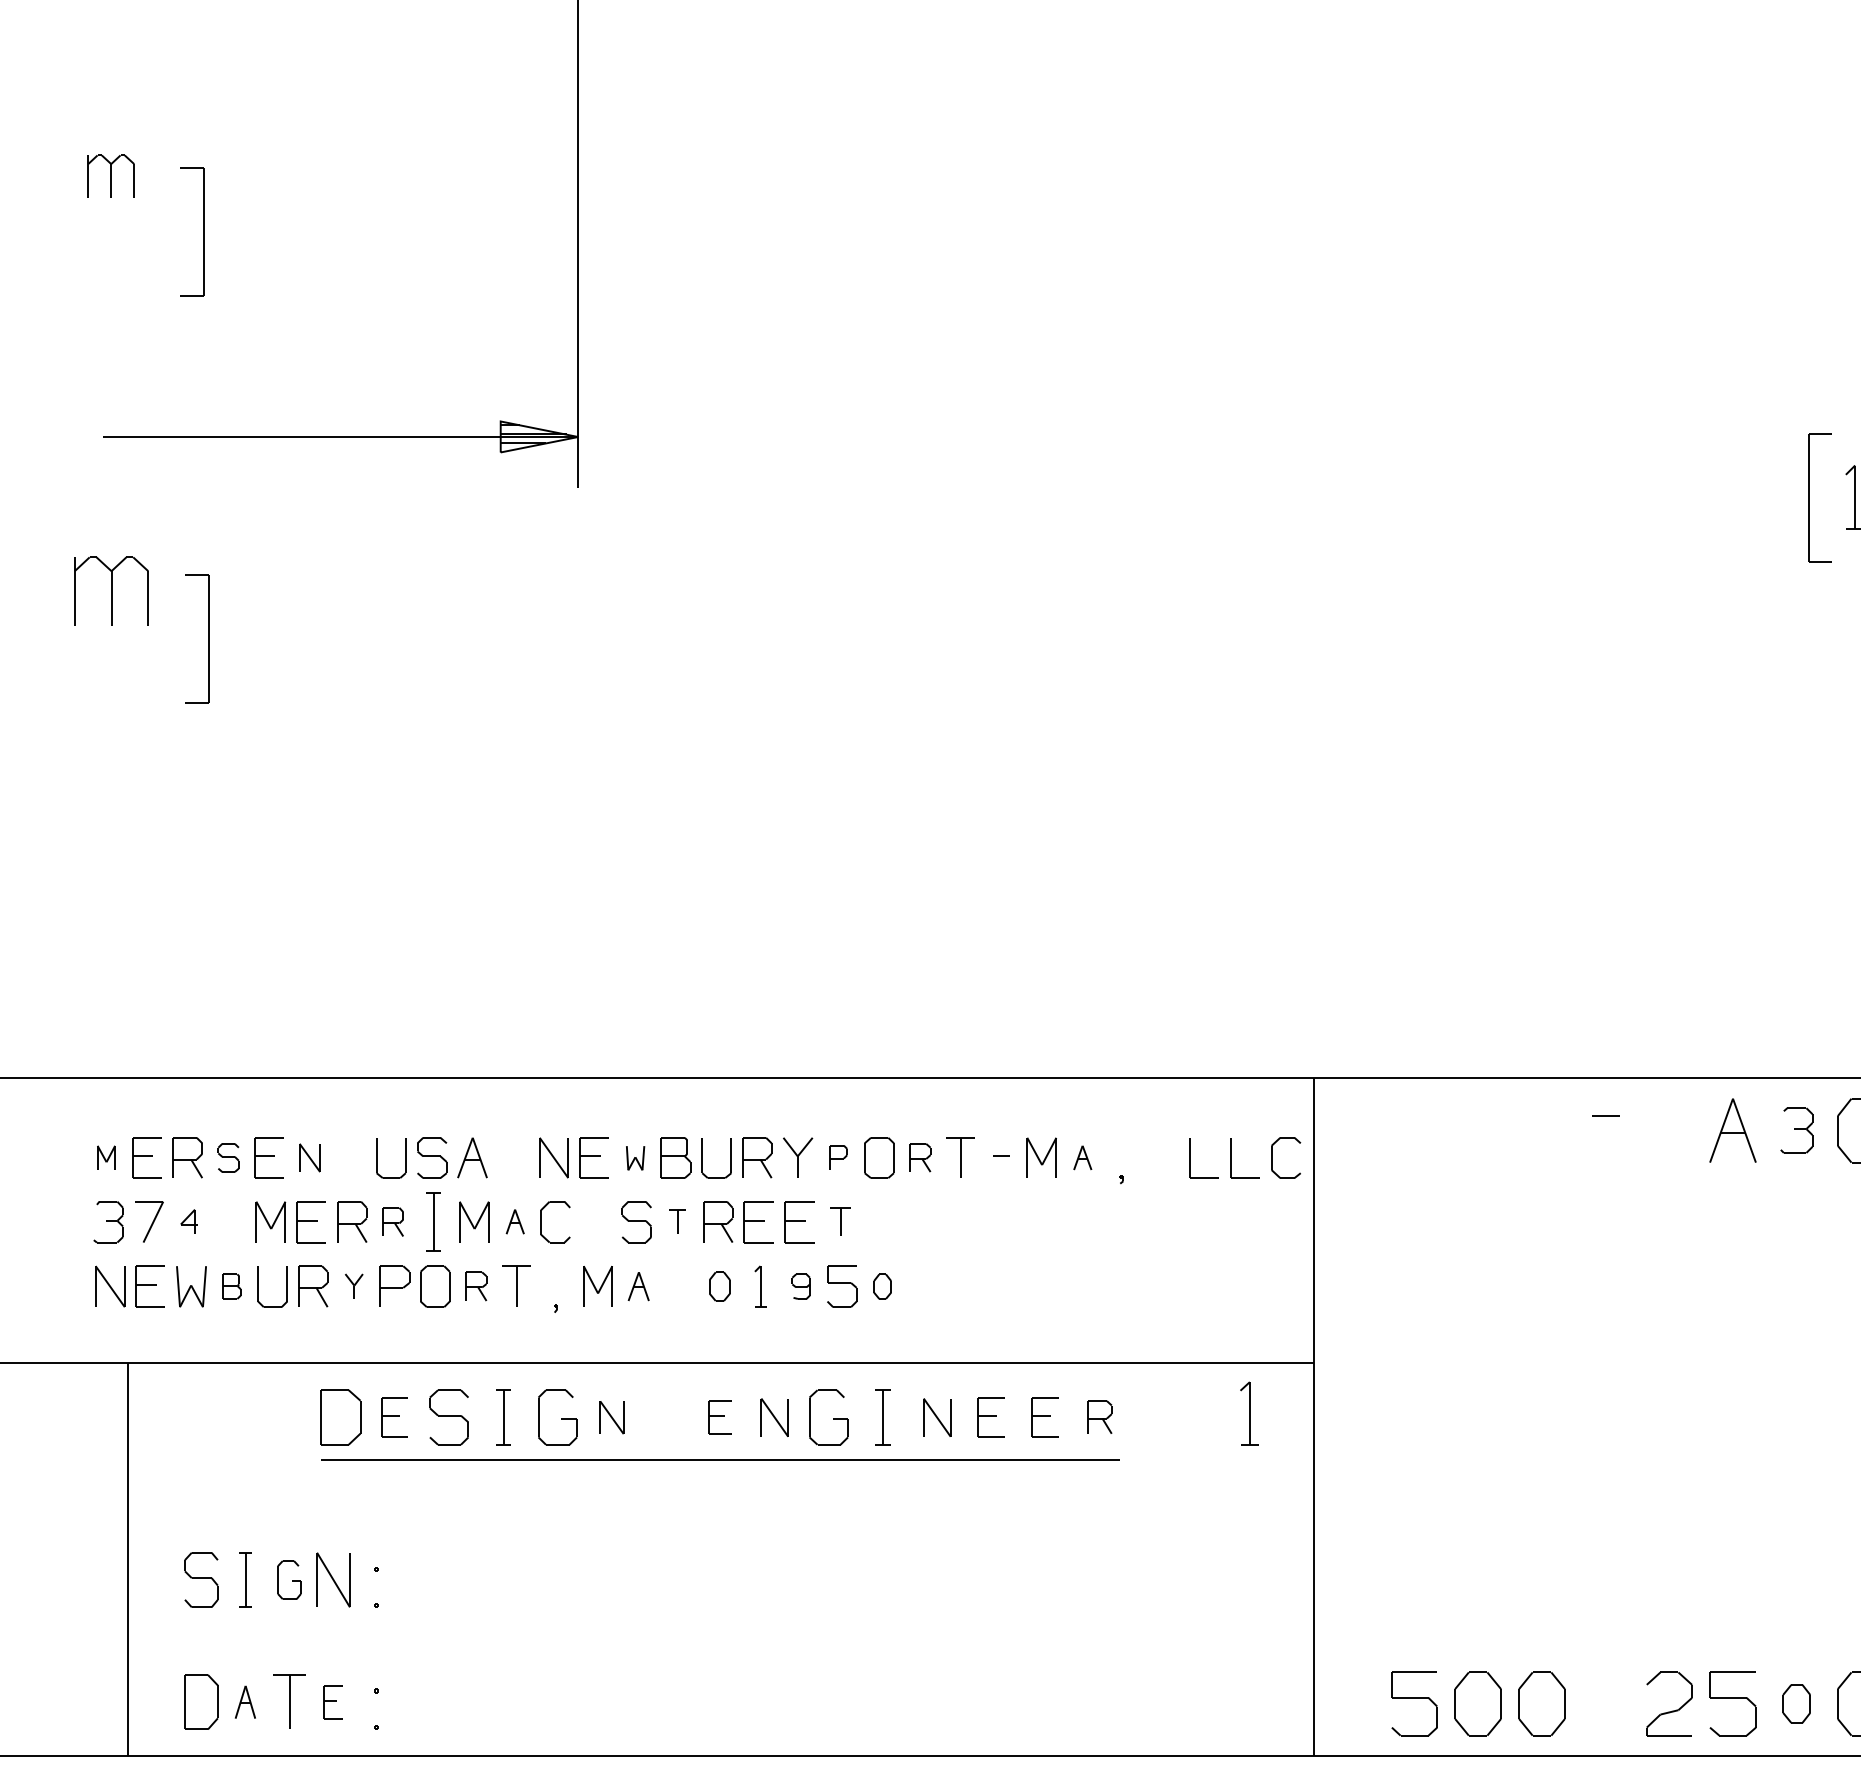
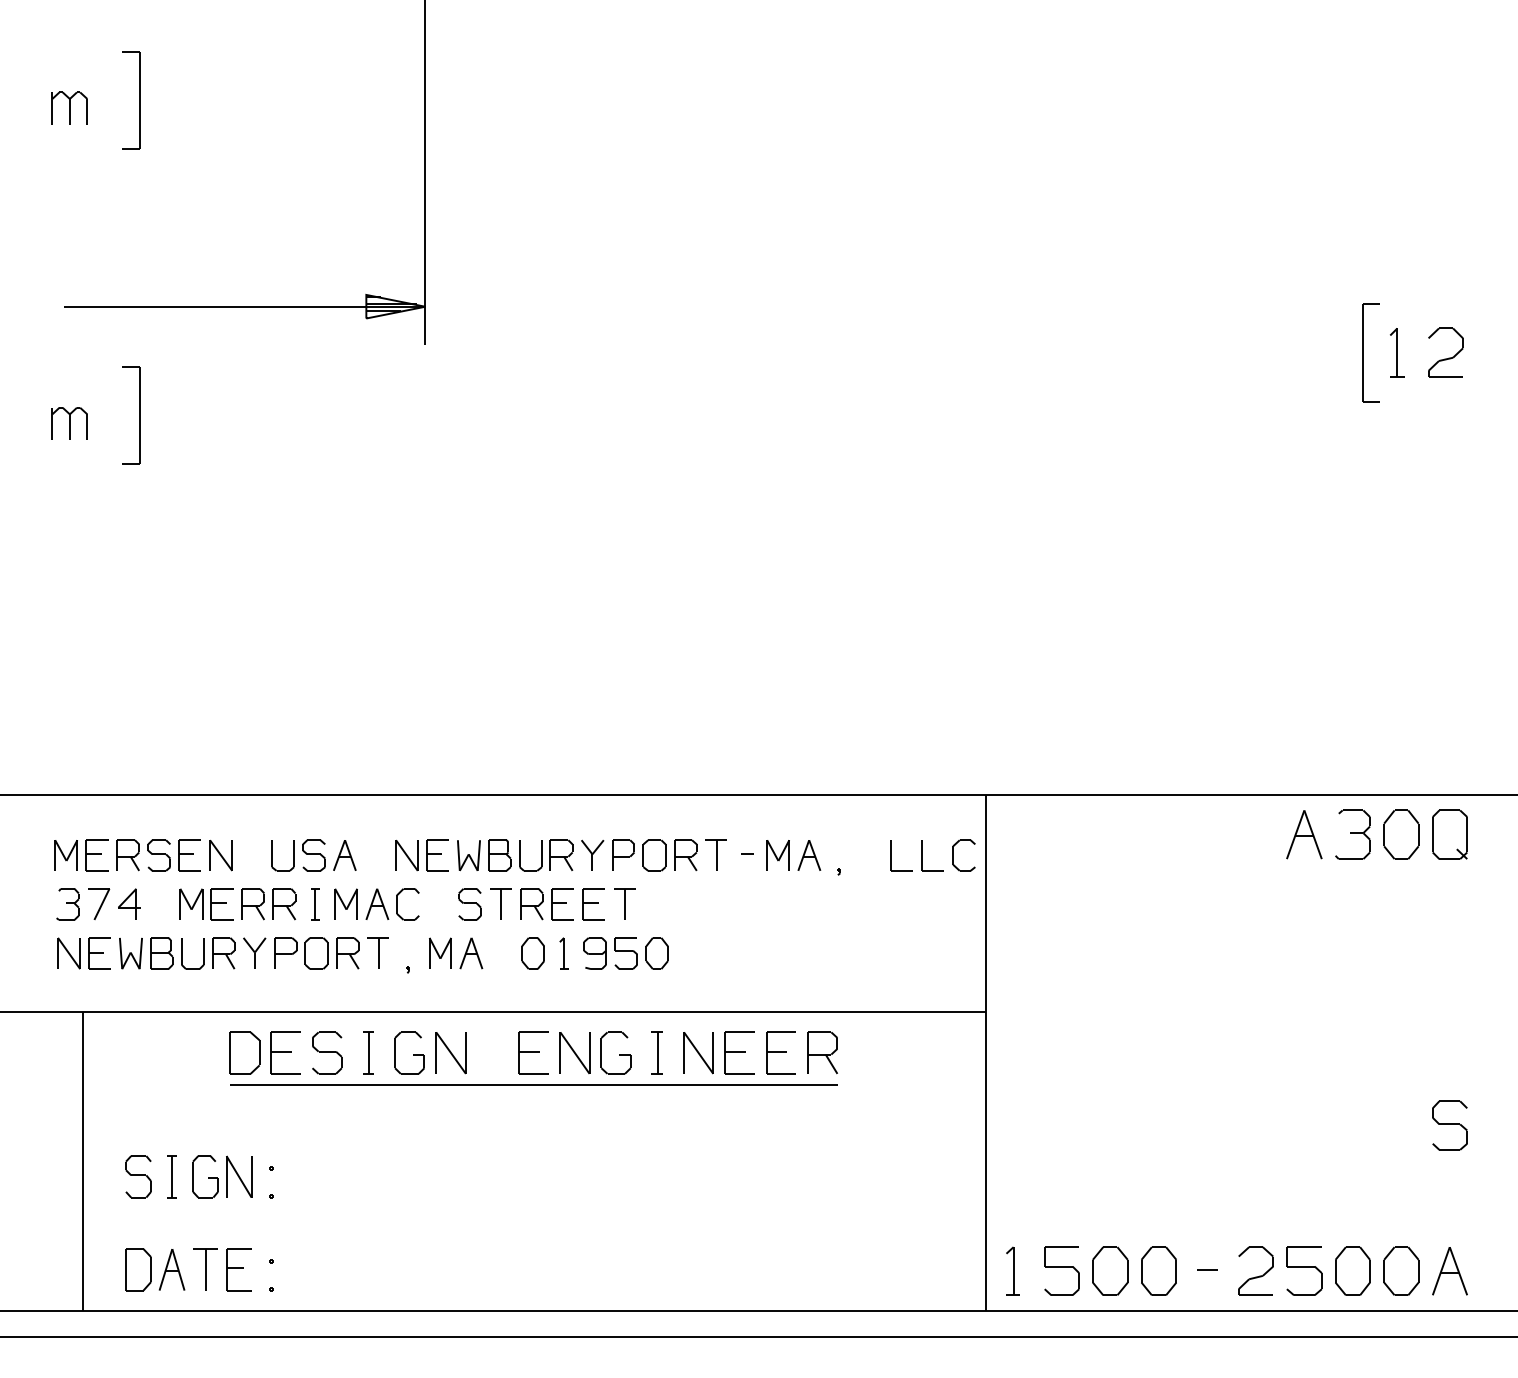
part: (202, 231) -> (139, 100), moved
part: (110, 590) -> (69, 423), size x0.62
part: (207, 638) -> (139, 415), moved
line: (1605, 1115) -> (1207, 1269), moved
part: (1796, 1130) -> (1352, 834), size x1.43
part: (838, 1156) -> (623, 854), size x1.67
part: (105, 1157) -> (65, 855), size x1.67
part: (227, 1157) -> (158, 855), size x1.43
part: (309, 1157) -> (220, 855), size x1.43
part: (634, 1157) -> (468, 855), size x1.67
part: (919, 1157) -> (685, 855), size x1.43
part: (1082, 1157) -> (809, 855), size x1.67
part: (189, 1220) -> (129, 903), size x1.67
part: (515, 1220) -> (377, 903), size x1.67
part: (676, 1220) -> (500, 903), size x1.67
part: (839, 1220) -> (624, 903), size x1.43
part: (393, 1222) -> (284, 904), size x1.43
part: (433, 1222) -> (315, 904), size x0.71
part: (353, 1285) -> (254, 952), size x1.67
part: (231, 1286) -> (161, 953), size x1.67
part: (475, 1286) -> (347, 953), size x1.43
part: (638, 1286) -> (471, 953), size x1.43
part: (718, 1286) -> (532, 953), size x1.43
part: (800, 1286) -> (594, 953), size x1.67
part: (881, 1286) -> (656, 953), size x1.67
part: (1248, 1412) -> (1012, 1270), moved
part: (394, 1416) -> (285, 1052), size x1.43
part: (720, 1416) -> (533, 1052), size x1.67
part: (990, 1416) -> (739, 1052), size x1.43
part: (1044, 1416) -> (780, 1052), size x1.43
part: (1099, 1416) -> (822, 1052), size x1.67
part: (611, 1418) -> (450, 1053), size x1.67
part: (774, 1418) -> (574, 1053), size x1.43
part: (937, 1418) -> (698, 1053), size x1.43
part: (289, 1579) -> (205, 1176), size x1.43
part: (244, 1701) -> (171, 1269), size x1.67
part: (332, 1701) -> (238, 1269), size x1.67
part: (1796, 1703) -> (1352, 1270), size x1.67

